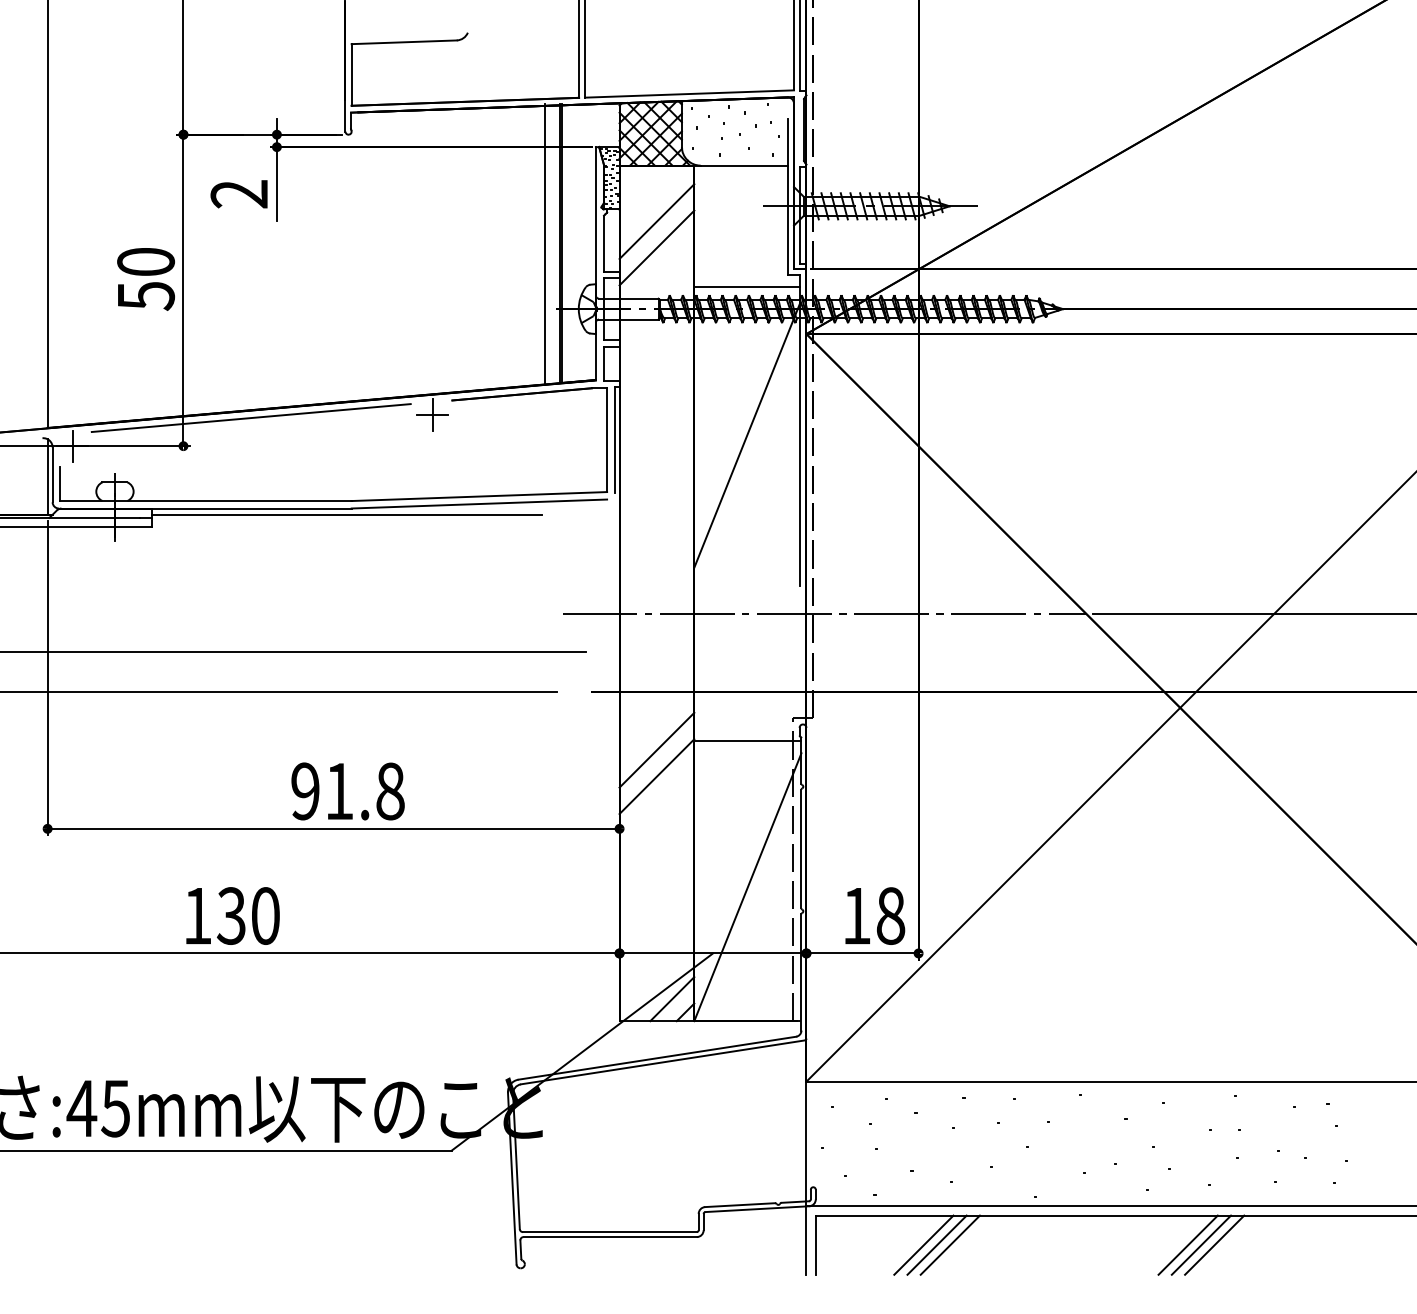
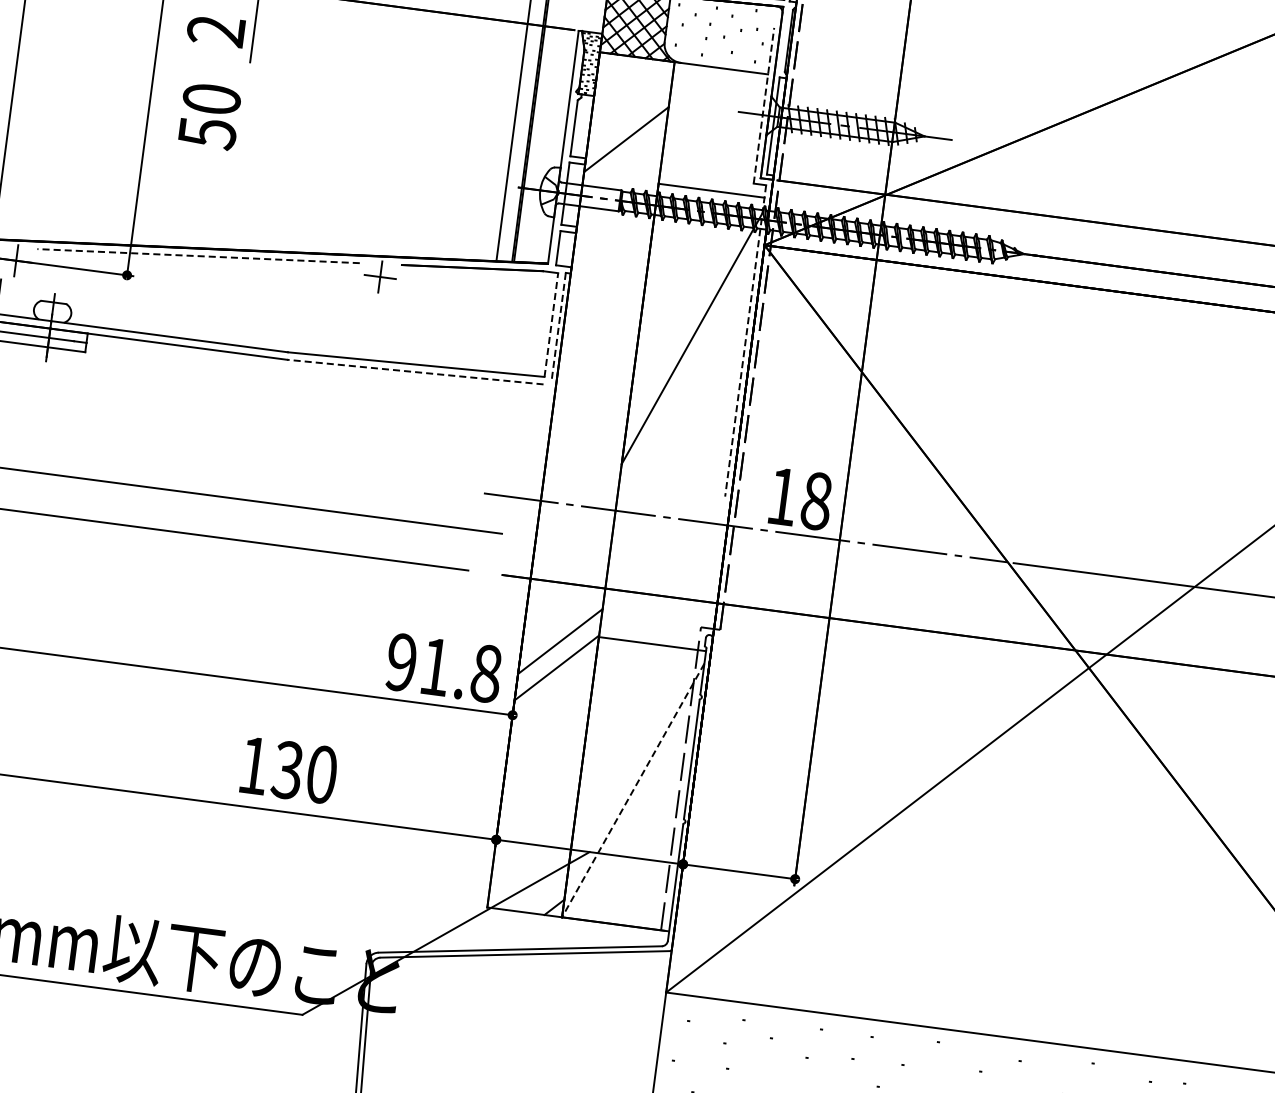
line: (787, 196) -> (763, 105), solid -> dashed
line: (656, 221) -> (629, 112), removed
text: (145, 279) -> (209, 116), moved
line: (250, 418) -> (197, 256), solid -> dashed
line: (800, 430) -> (745, 340), solid -> dashed
line: (614, 439) -> (558, 325), solid -> dashed
line: (607, 440) -> (551, 325), solid -> dashed
line: (479, 504) -> (415, 372), solid -> dashed
line: (346, 514) -> (281, 365), removed
text: (347, 791) -> (443, 668), moved
line: (747, 887) -> (632, 790), solid -> dashed
text: (232, 915) -> (288, 769), moved
text: (875, 915) -> (801, 498), moved
line: (672, 999) -> (543, 892), removed

